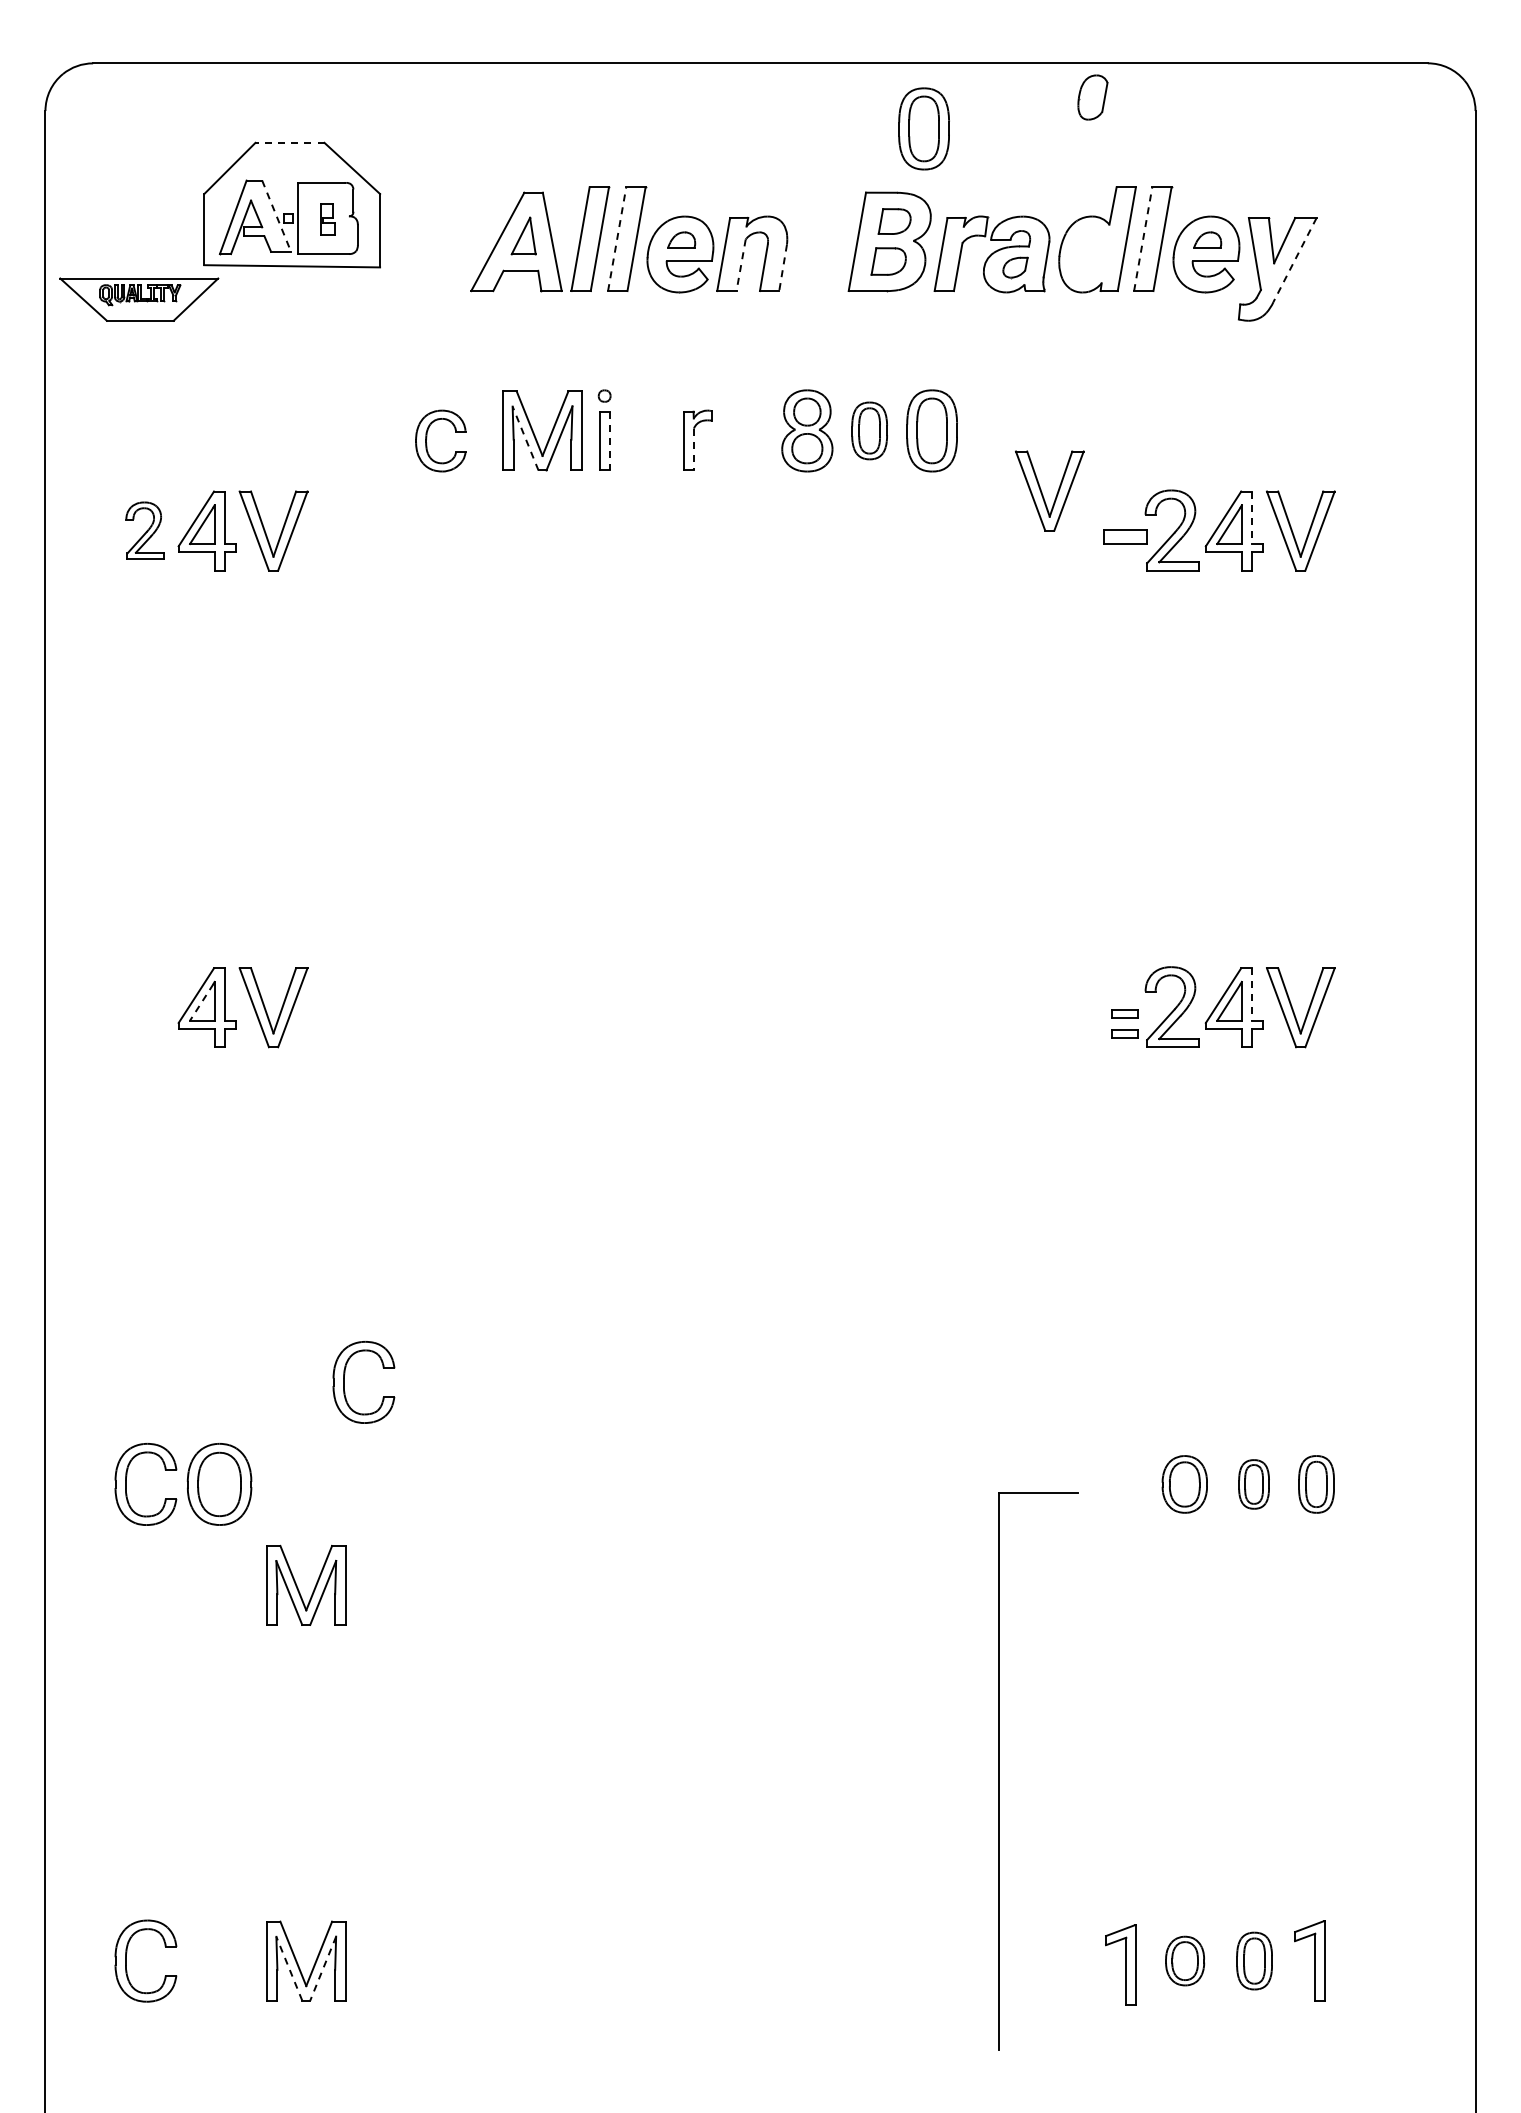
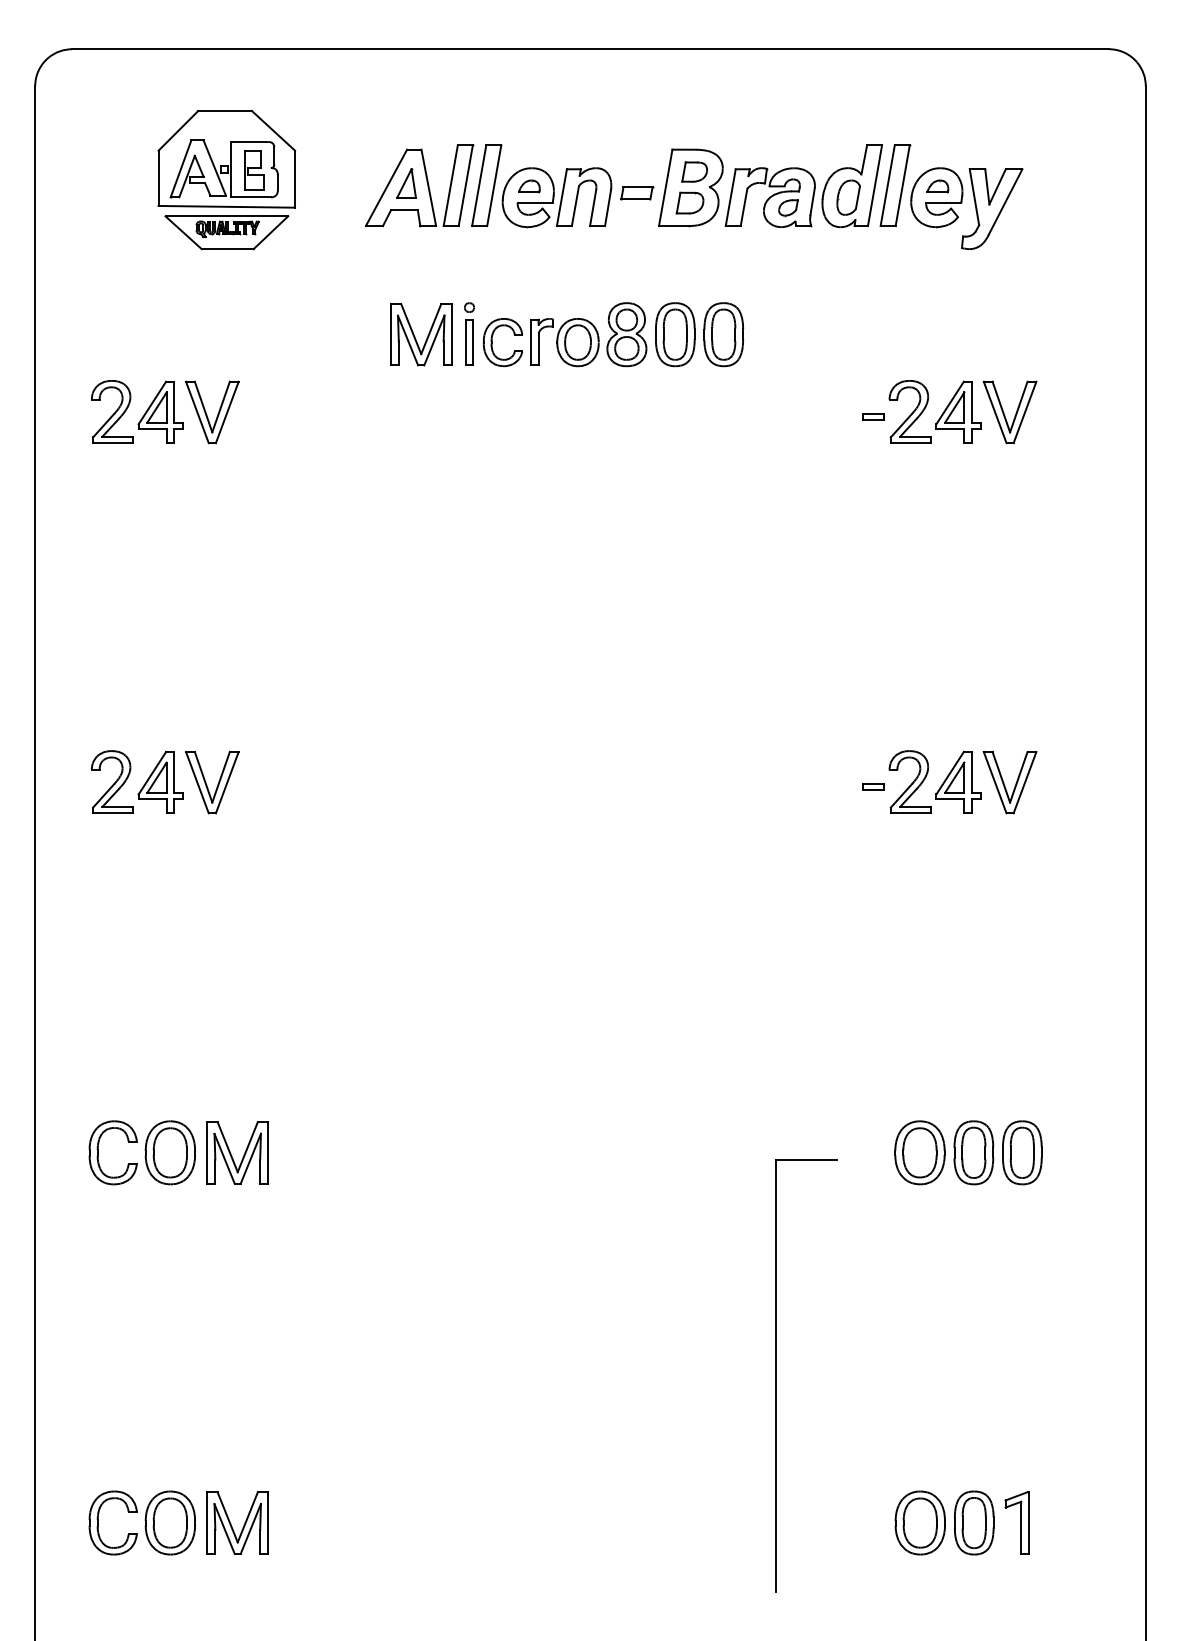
part: (1092, 97) -> (848, 197), moved
part: (923, 128) -> (717, 99), removed
line: (289, 142) -> (224, 110), dashed -> solid
line: (276, 216) -> (214, 168), dashed -> solid
part: (327, 219) -> (254, 170), size x1.67
line: (617, 239) -> (479, 186), dashed -> solid
line: (1143, 239) -> (887, 186), dashed -> solid
part: (820, 248) -> (637, 193), added
line: (1294, 260) -> (1005, 202), dashed -> solid
line: (741, 265) -> (575, 206), dashed -> solid
line: (783, 267) -> (608, 207), dashed -> solid
part: (139, 299) -> (227, 232), moved
part: (869, 430) -> (675, 334), size x1.43
part: (427, 437) -> (492, 339), moved
line: (525, 438) -> (407, 340), dashed -> solid
part: (743, 440) -> (577, 342), added
line: (609, 441) -> (473, 342), dashed -> solid
line: (693, 449) -> (538, 349), dashed -> solid
part: (1043, 494) -> (810, 384), removed
line: (1251, 518) -> (971, 402), dashed -> solid
part: (144, 530) -> (112, 412), size x1.43
part: (1124, 536) -> (873, 416), size x0.62
line: (1251, 994) -> (971, 772), dashed -> solid
line: (201, 1002) -> (156, 778), dashed -> solid
part: (144, 1006) -> (112, 781), added
part: (1124, 1033) -> (873, 802), removed
part: (344, 1382) -> (267, 1073), removed
part: (1184, 1484) -> (919, 1152), size x1.43
part: (1253, 1484) -> (973, 1152), size x1.67
part: (1316, 1484) -> (1022, 1152), size x1.43
part: (314, 1586) -> (244, 1153), moved
part: (219, 1960) -> (170, 1522), added
part: (1184, 1960) -> (919, 1522), size x1.67
part: (1254, 1960) -> (974, 1522), size x1.43
part: (1120, 1964) -> (870, 1525), removed
line: (289, 1968) -> (224, 1528), dashed -> solid
line: (323, 1969) -> (251, 1529), dashed -> solid

